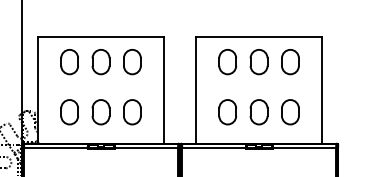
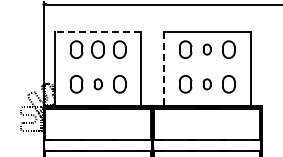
line: (100, 37) -> (97, 32), solid -> dashed
part: (258, 61) -> (206, 49), size x0.6
line: (195, 90) -> (163, 69), solid -> dashed
part: (100, 112) -> (97, 84), size x0.6
part: (258, 112) -> (206, 84), size x0.6

